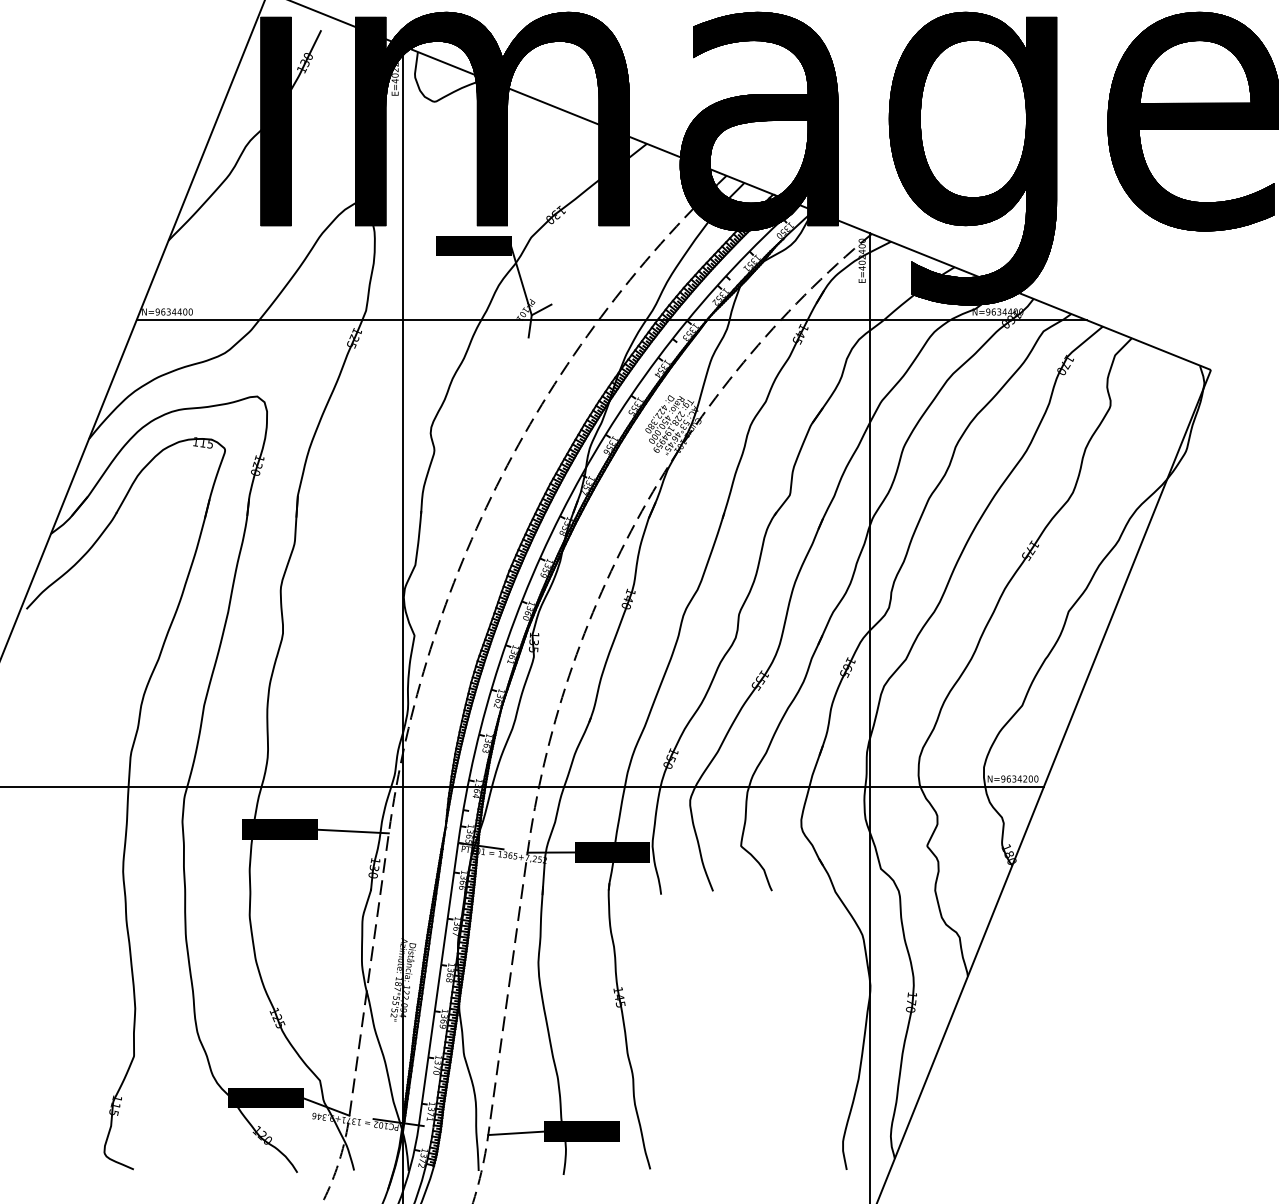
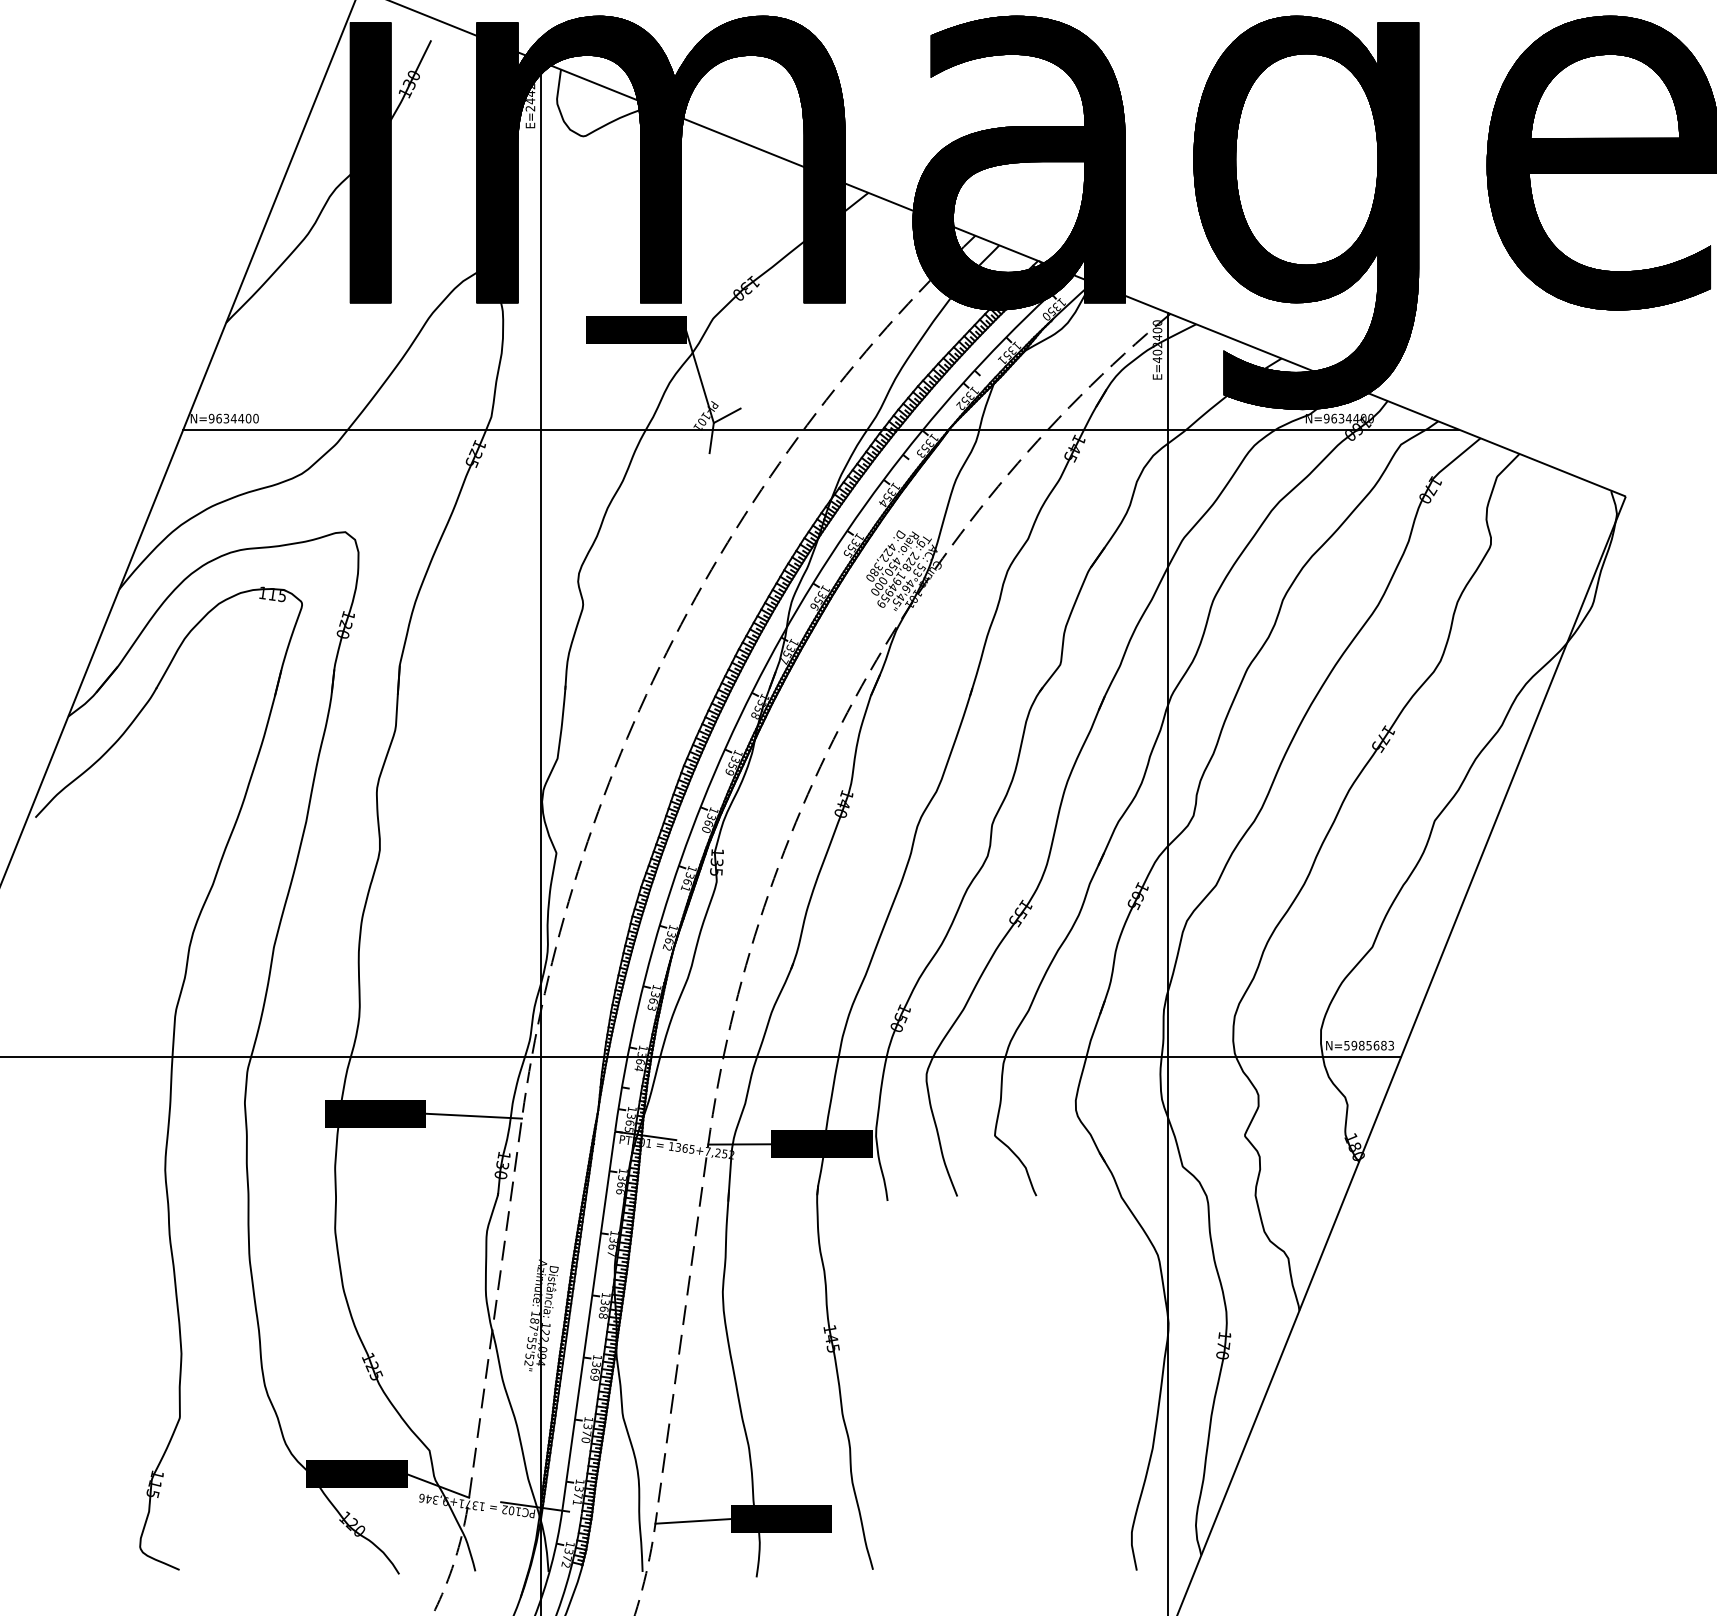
text: (395, 75) -> (530, 100), E=402200 -> E=244236
text: (1020, 778) -> (1369, 1045), N=9634200 -> N=5985683

